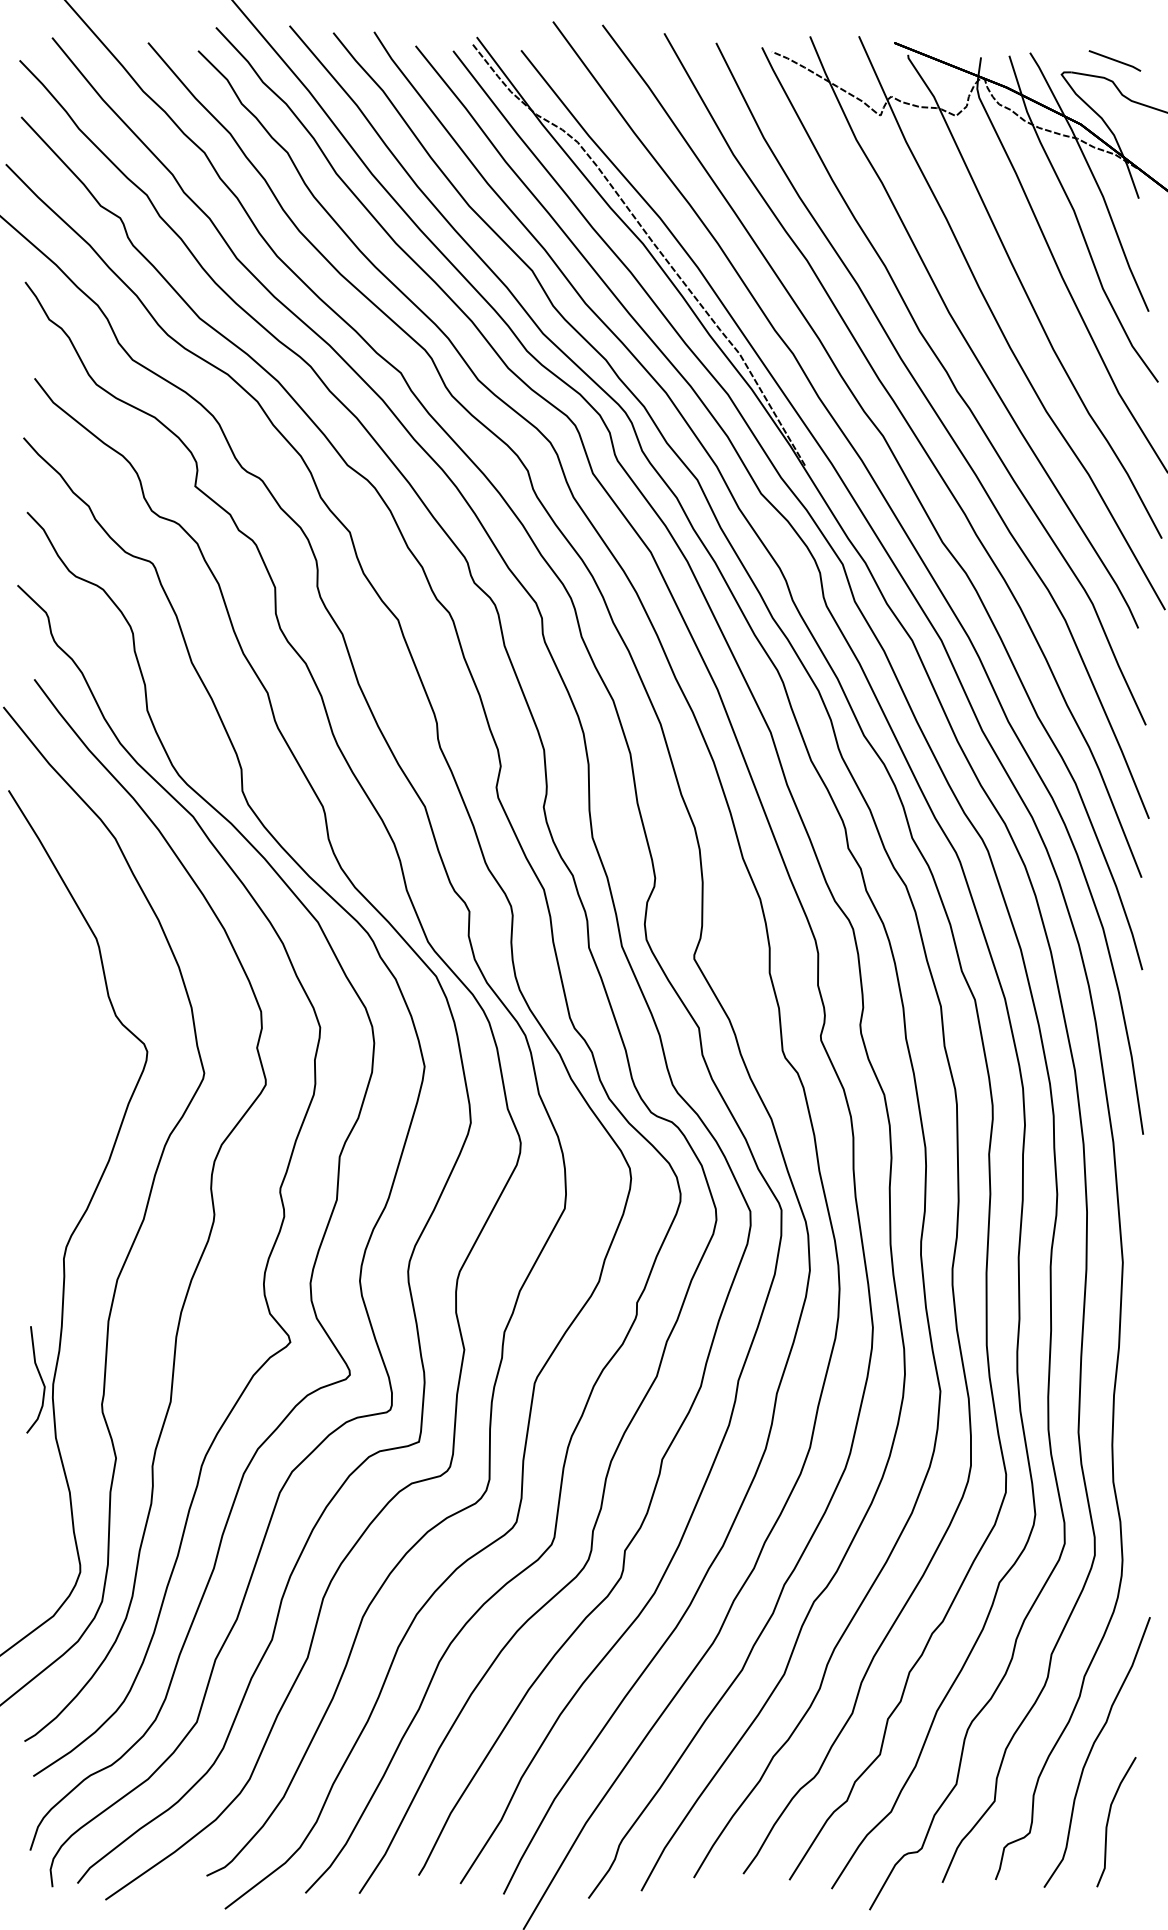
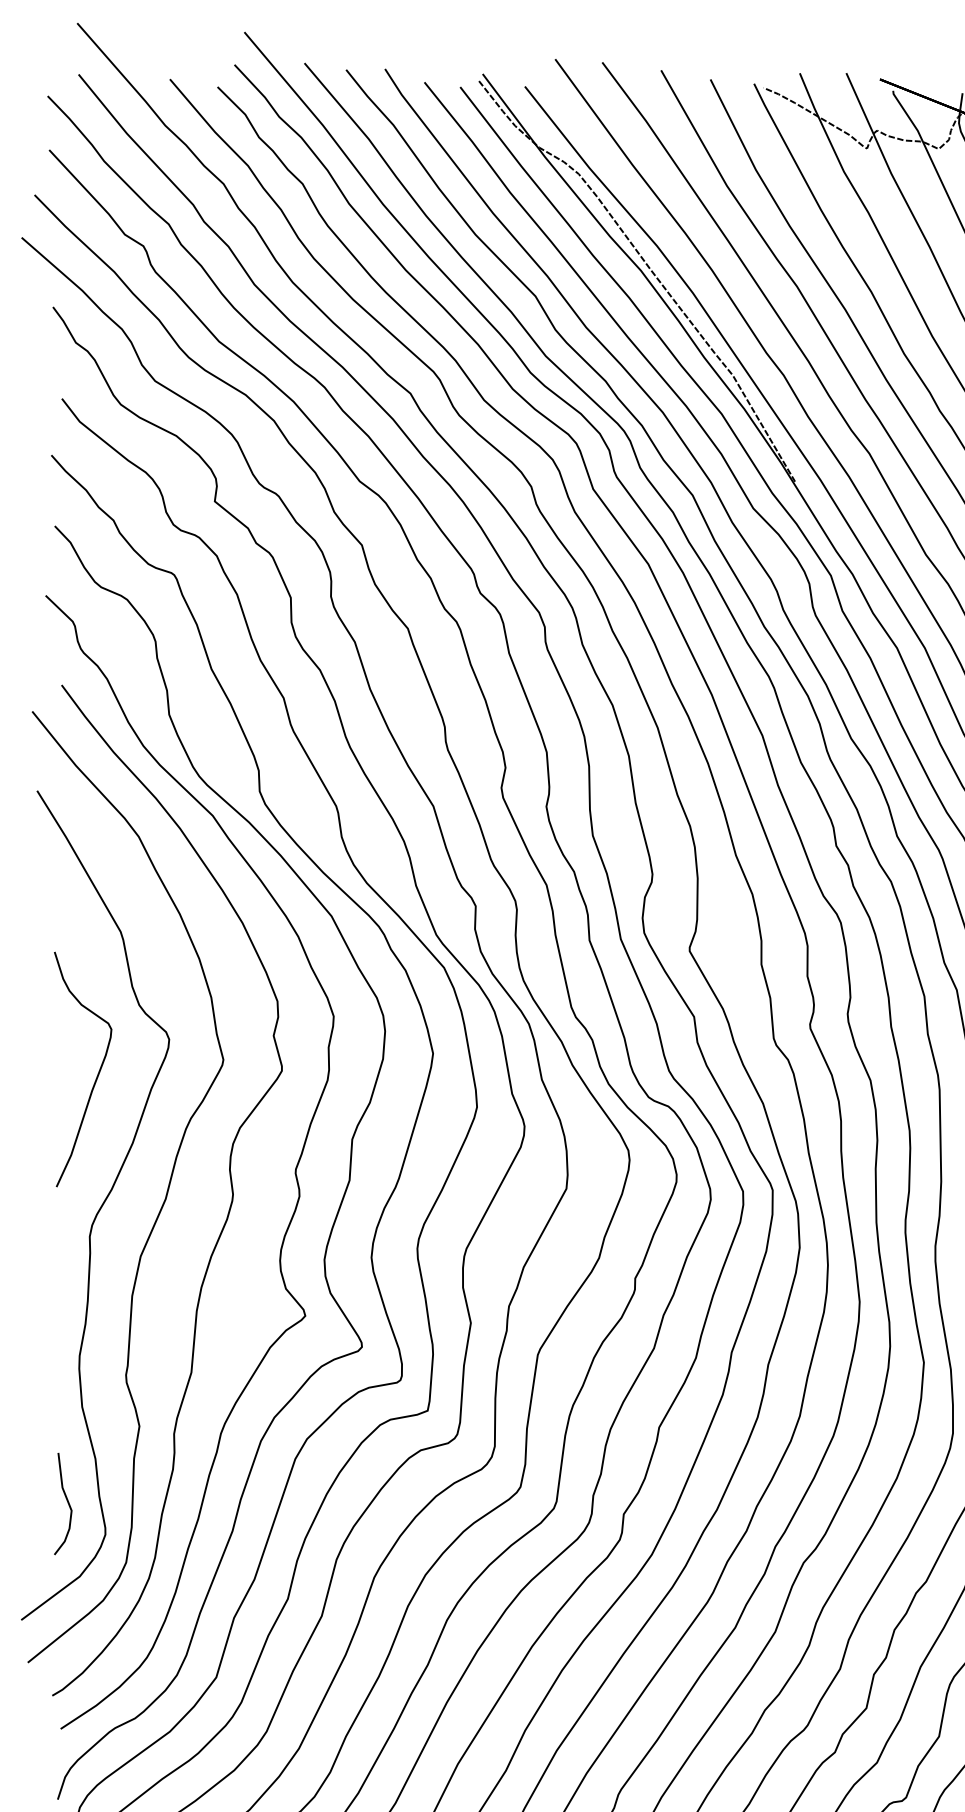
curve: (72, 1086) -> (97, 1072), added
curve: (39, 1376) -> (66, 1500), moved

